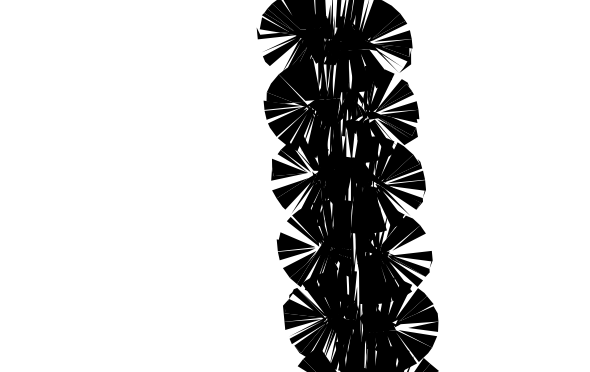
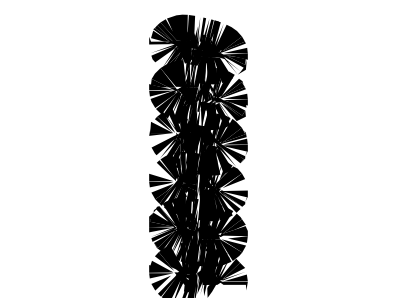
fill: (291, 187) -> (161, 141), removed
fill: (296, 240) -> (161, 175), removed

